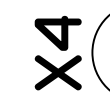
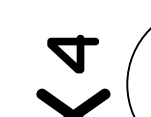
part: (57, 33) -> (72, 54), size x0.7

